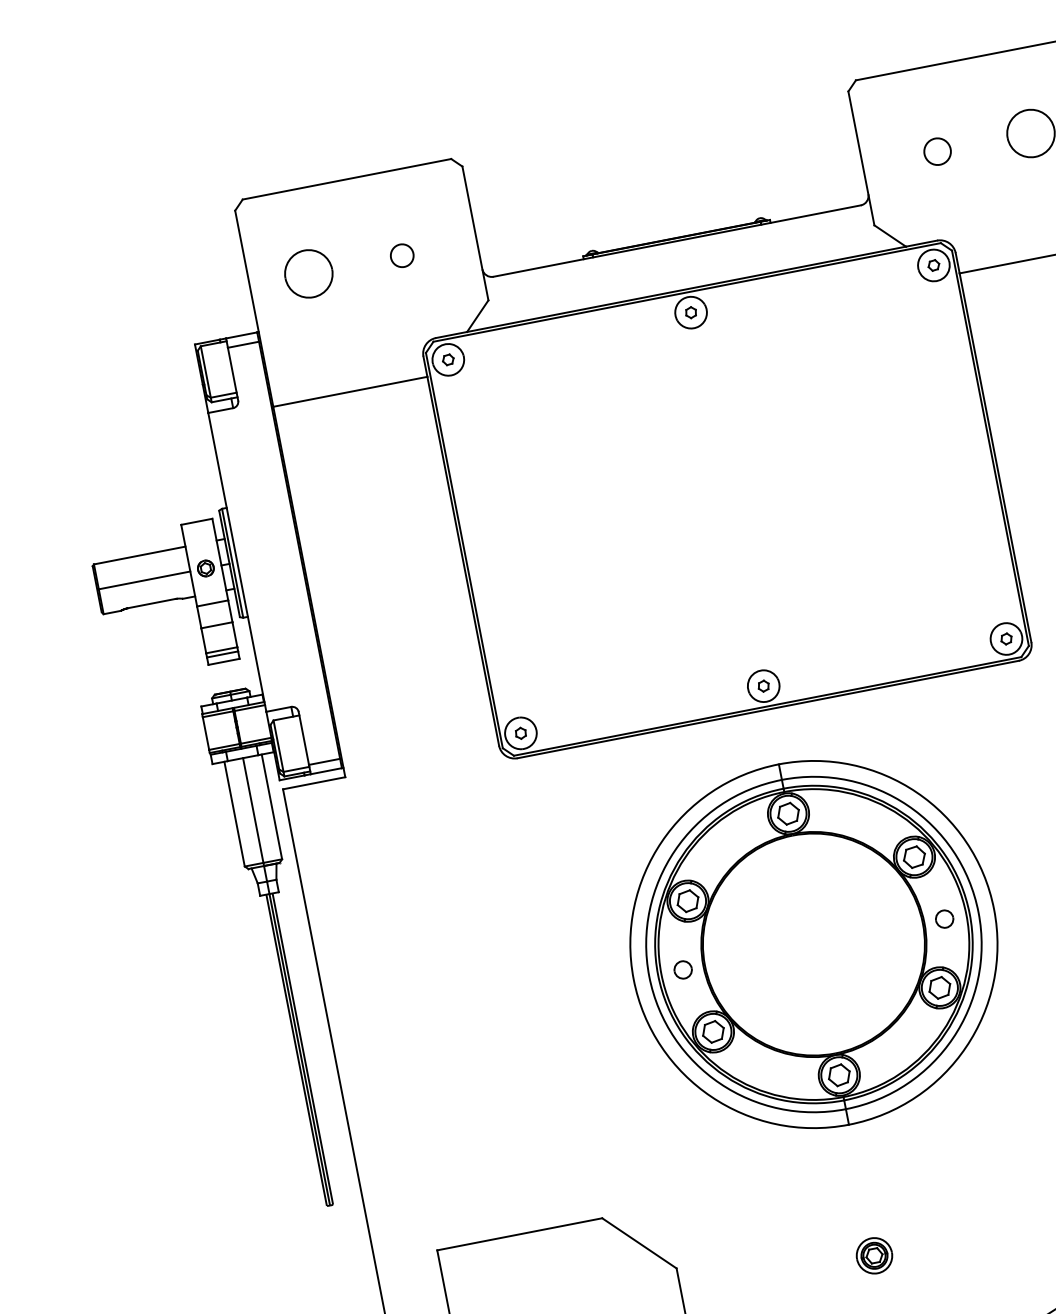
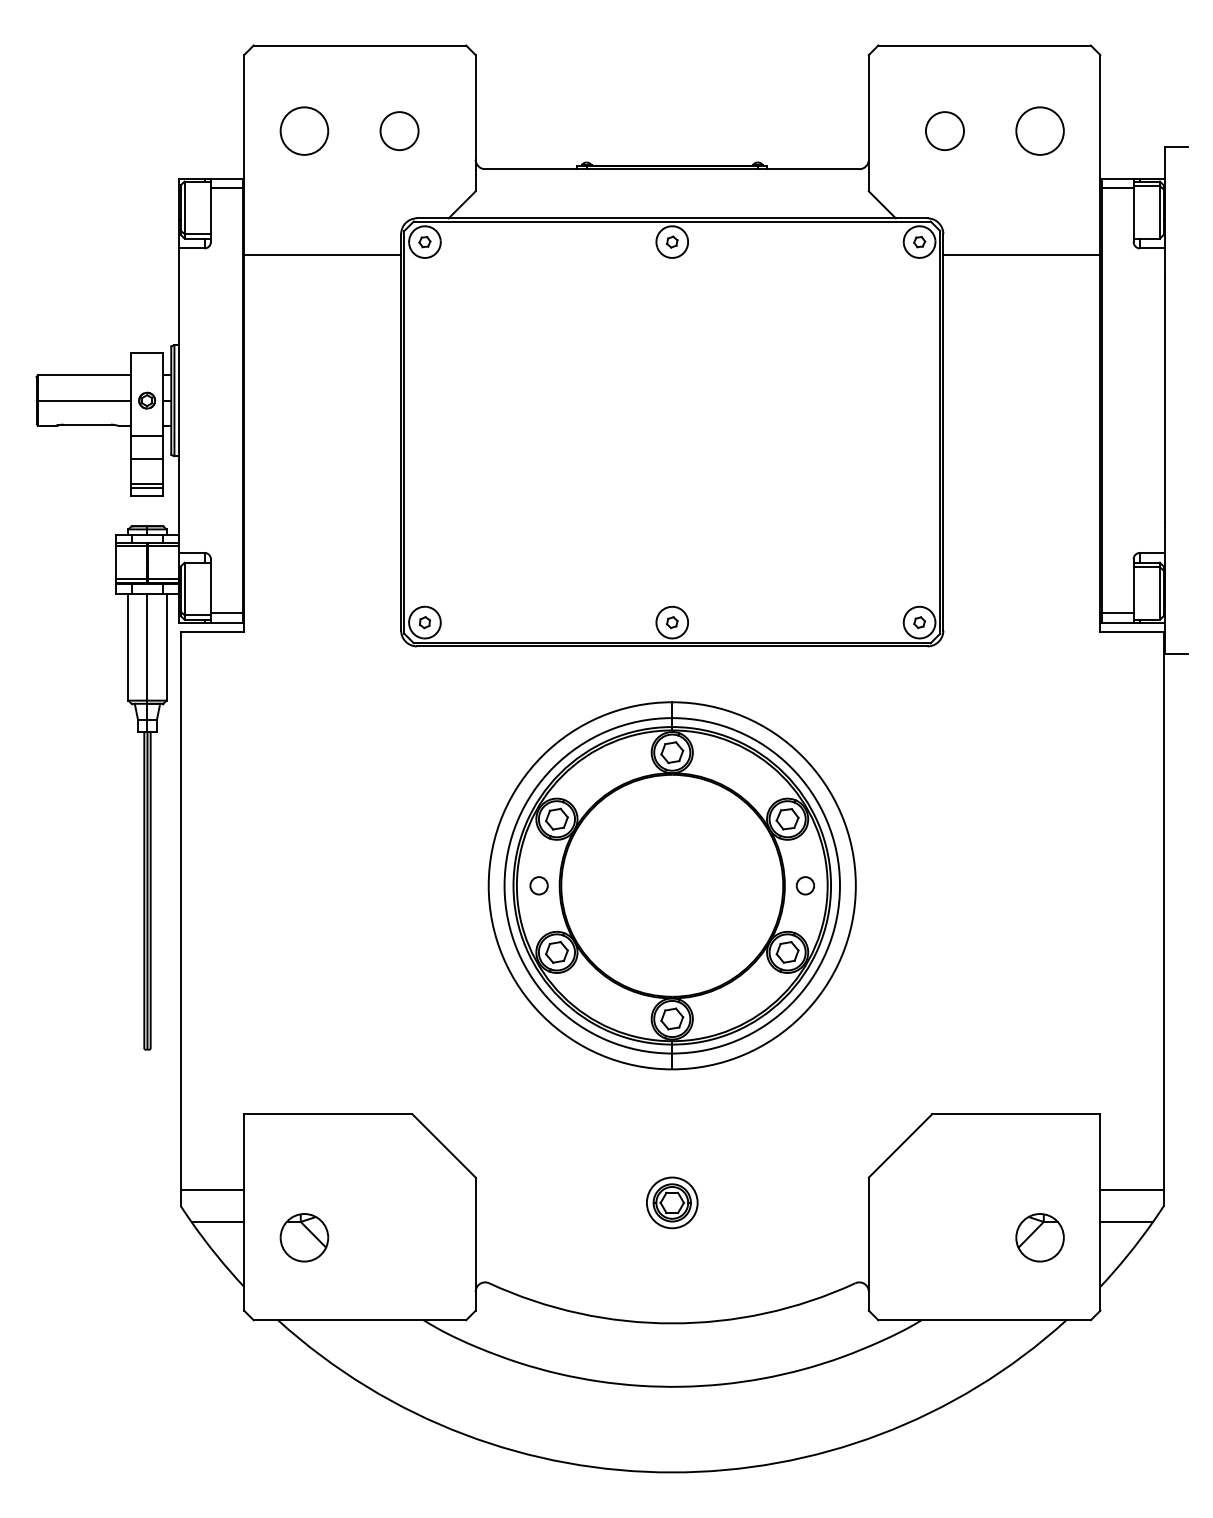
circle: (937, 152) -> (944, 131), size x1.43
circle: (402, 256) -> (399, 131), size x1.67
part: (874, 1255) -> (672, 1202), size x1.43

